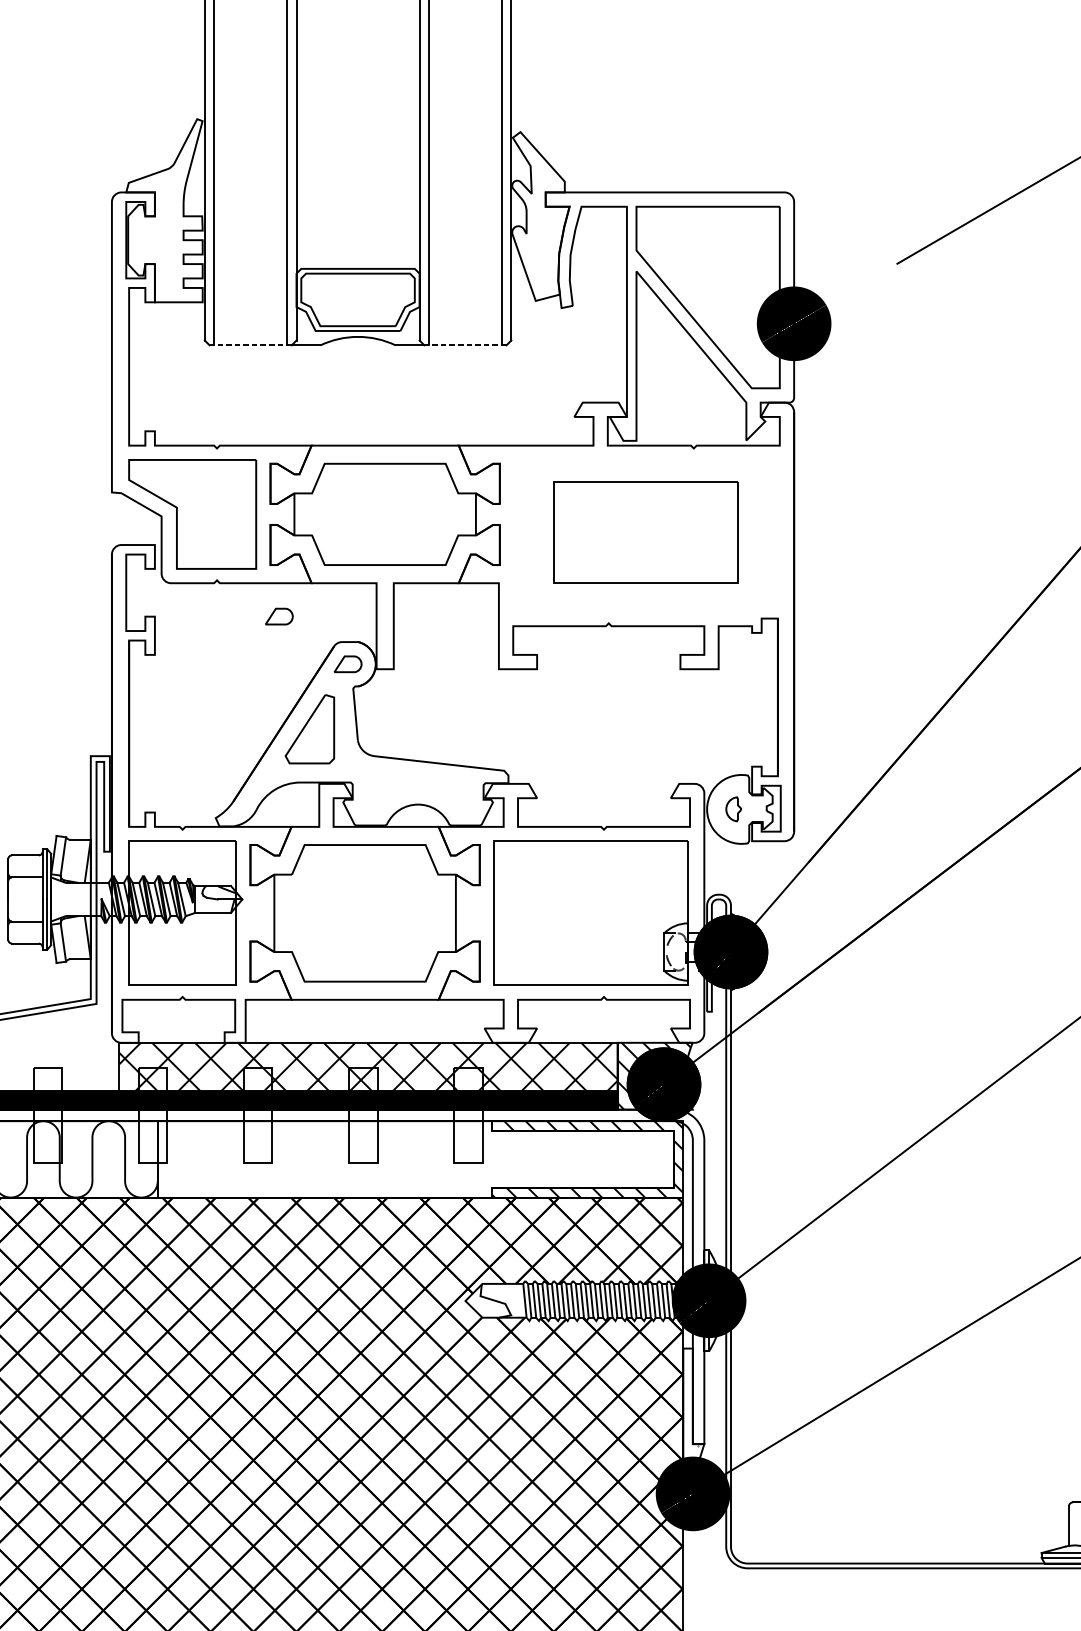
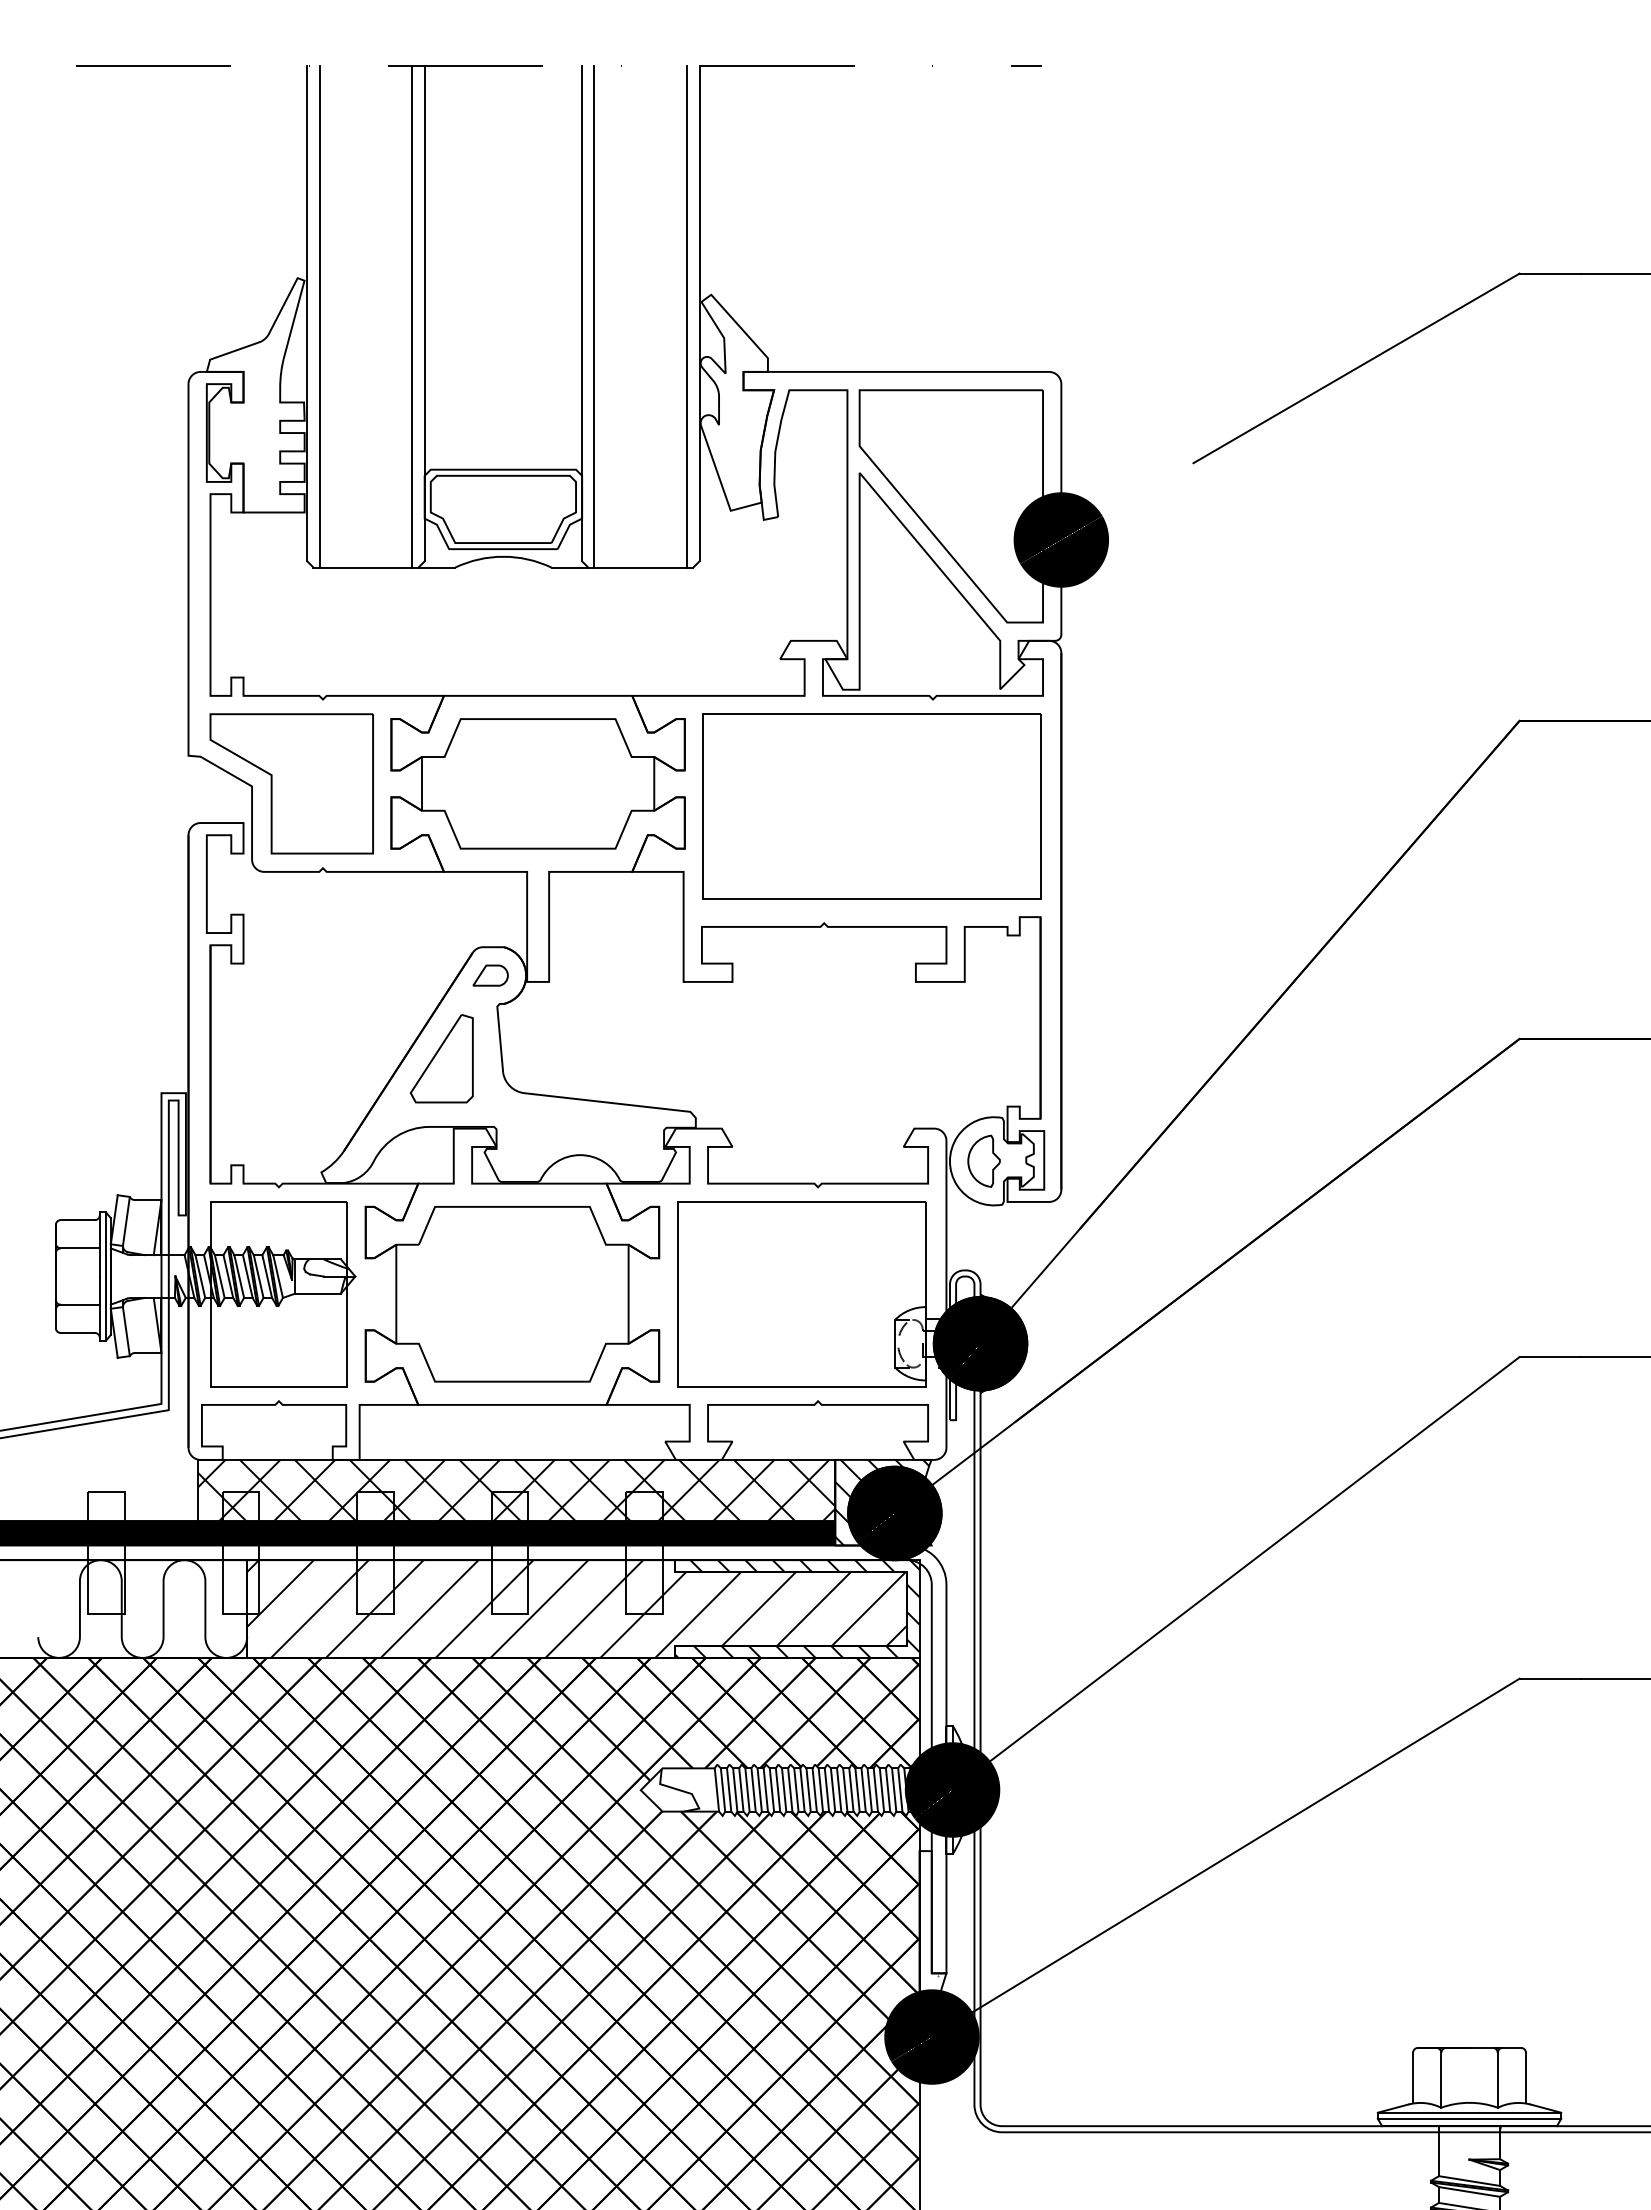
line: (251, 345) -> (366, 567), dashed -> solid
line: (465, 345) -> (640, 567), dashed -> solid
part: (645, 532) -> (871, 806), size x1.43
part: (279, 616) -> (402, 914), removed
part: (733, 808) -> (983, 1160), size x1.67
hatch: (415, 1158) -> (577, 1608), added

